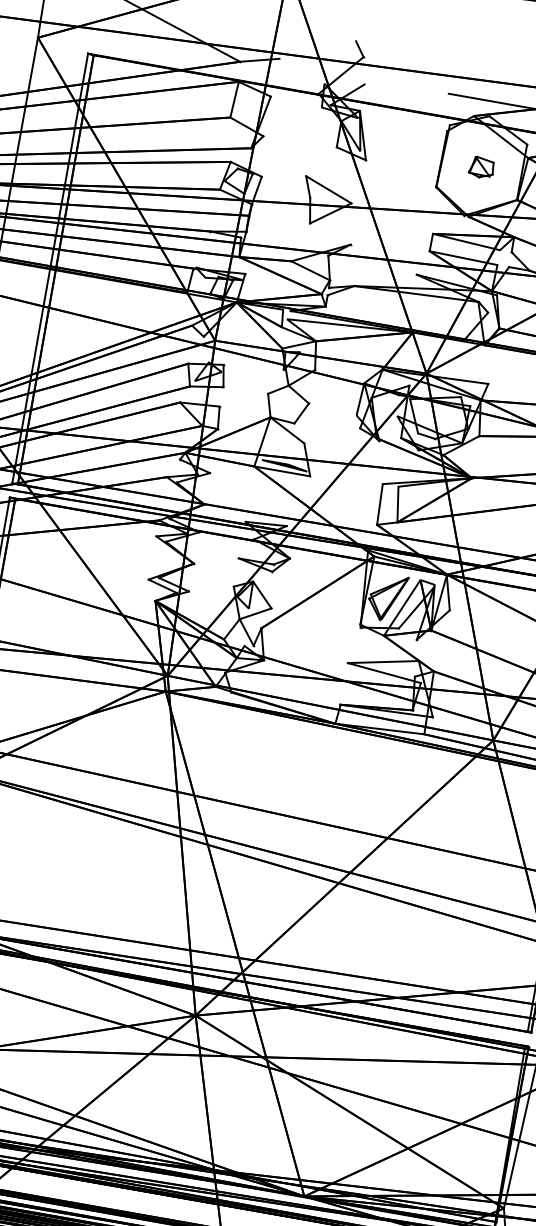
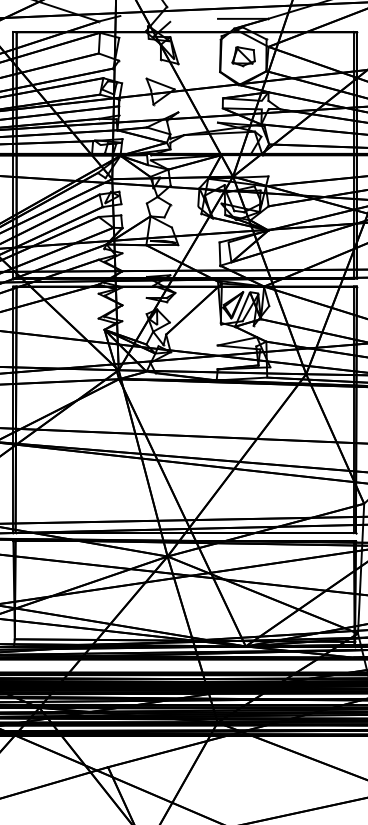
part: (481, 167) -> (243, 56), size x1.67

